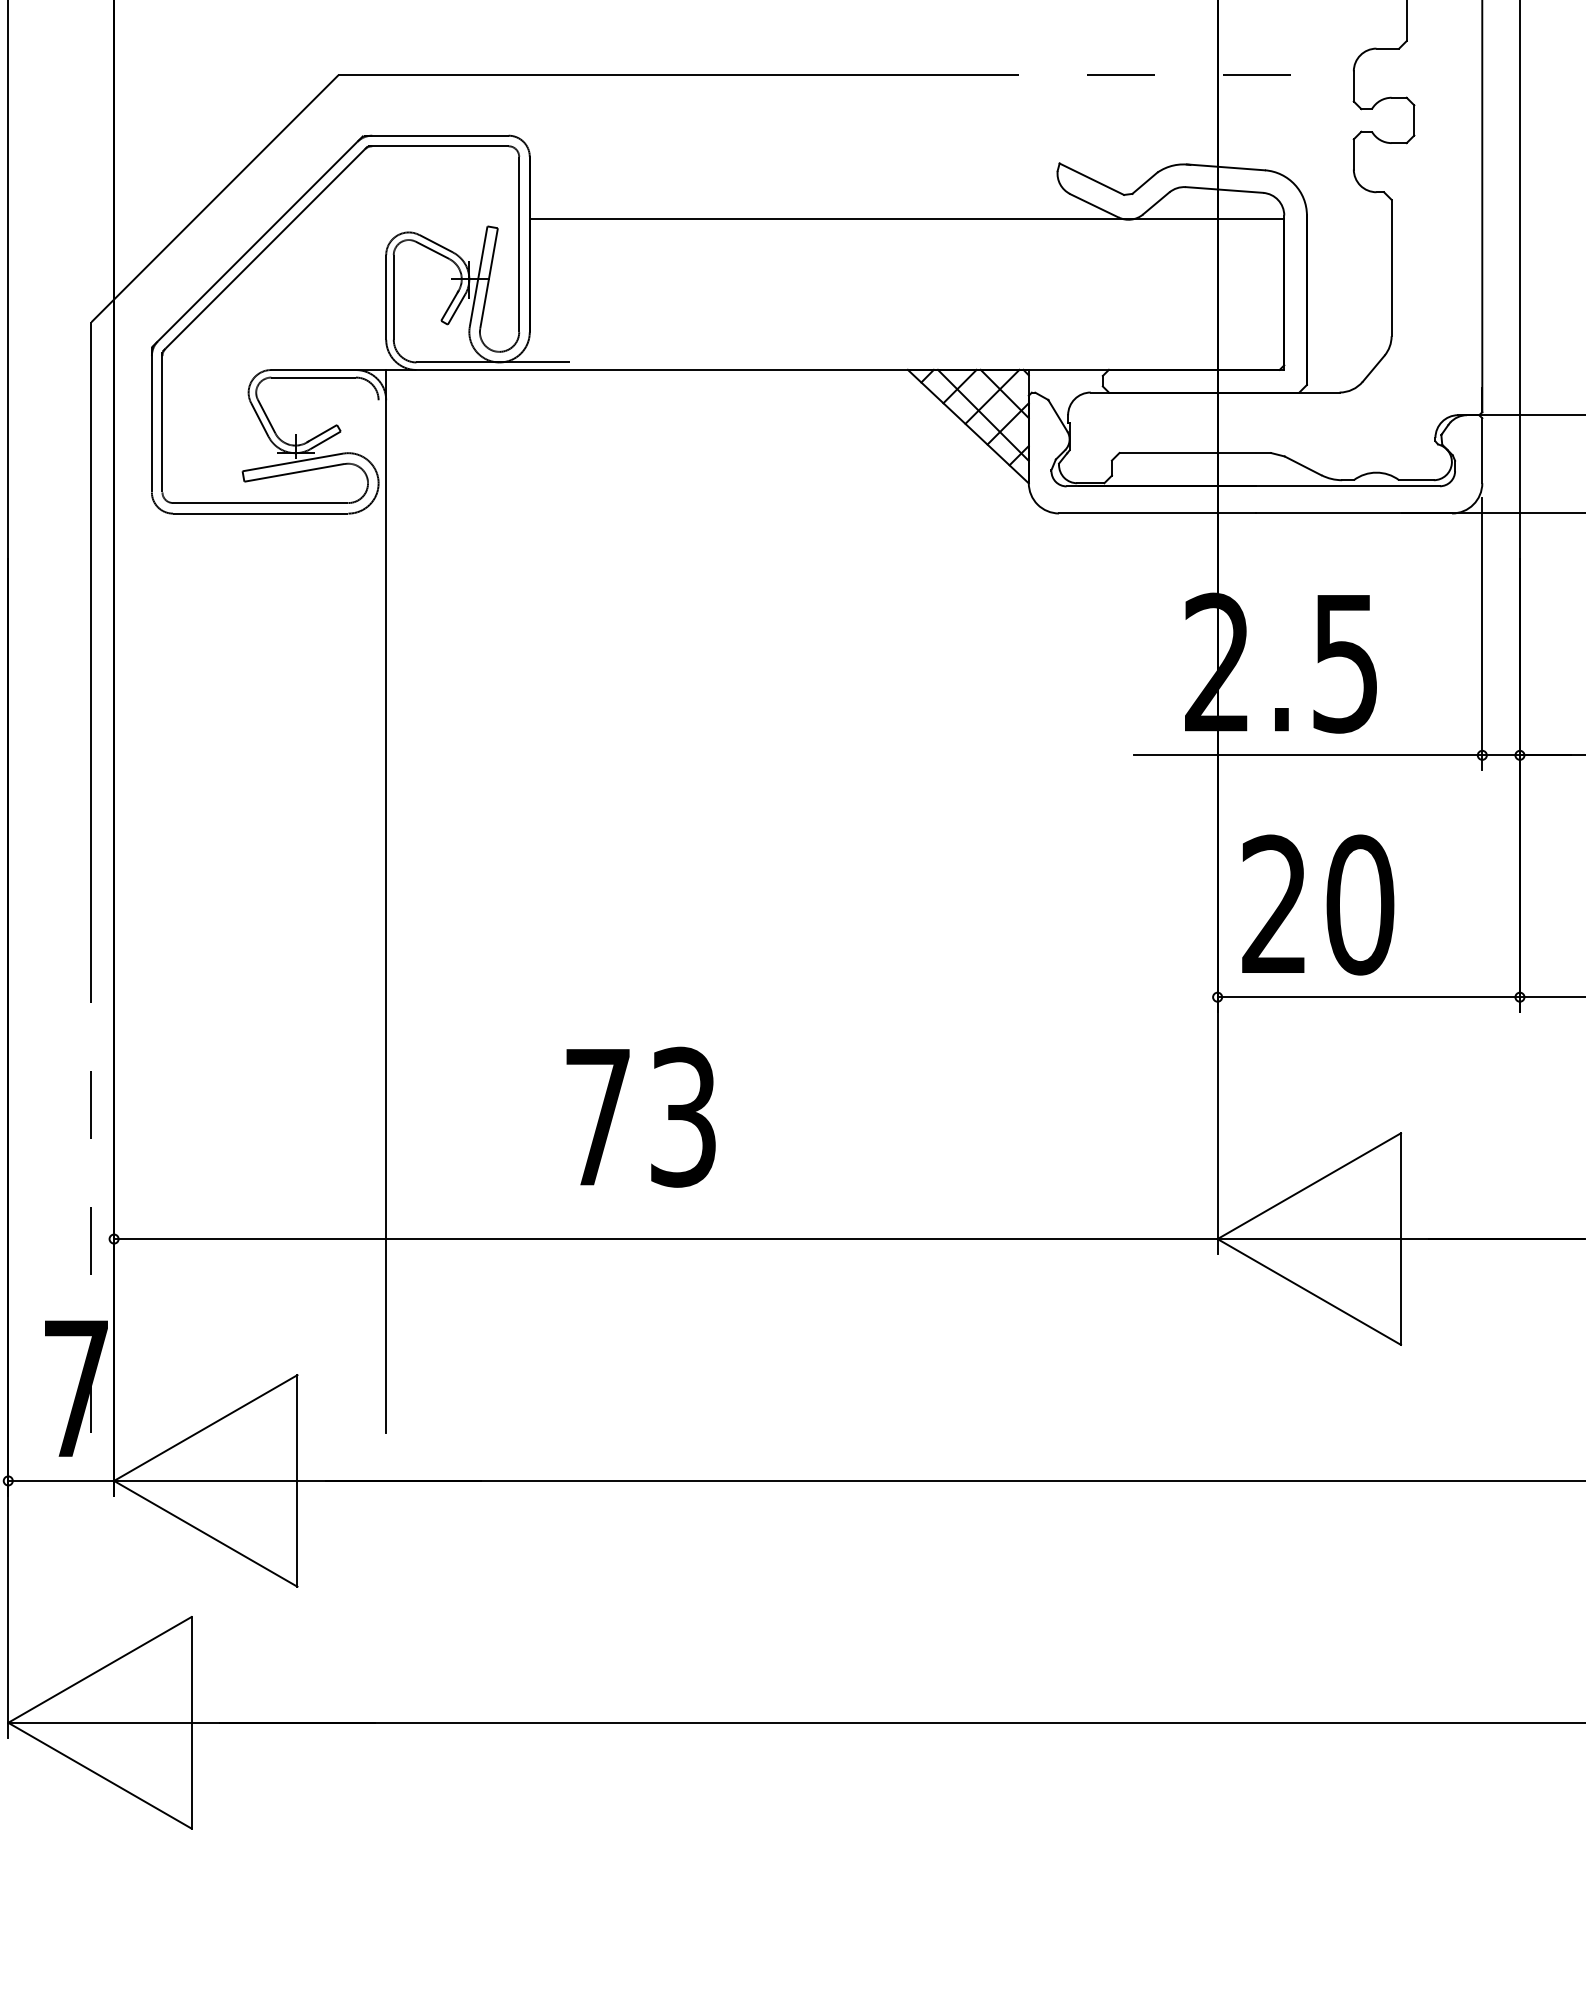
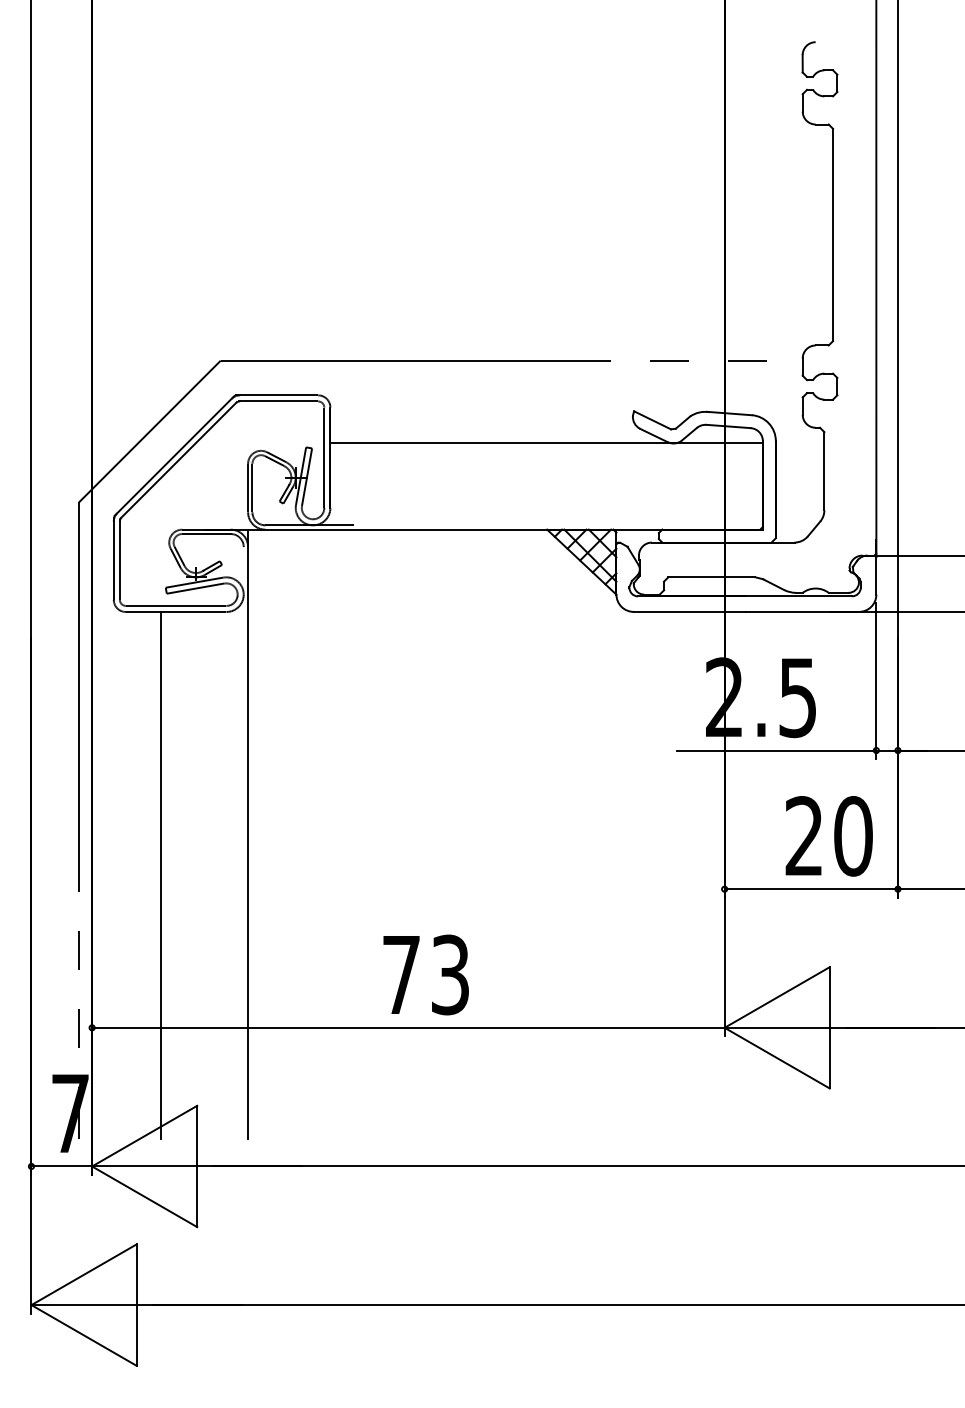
text: (1316, 905) -> (828, 836), moved
line: (235, 973) -> (161, 875), added
text: (639, 1116) -> (425, 974), moved

